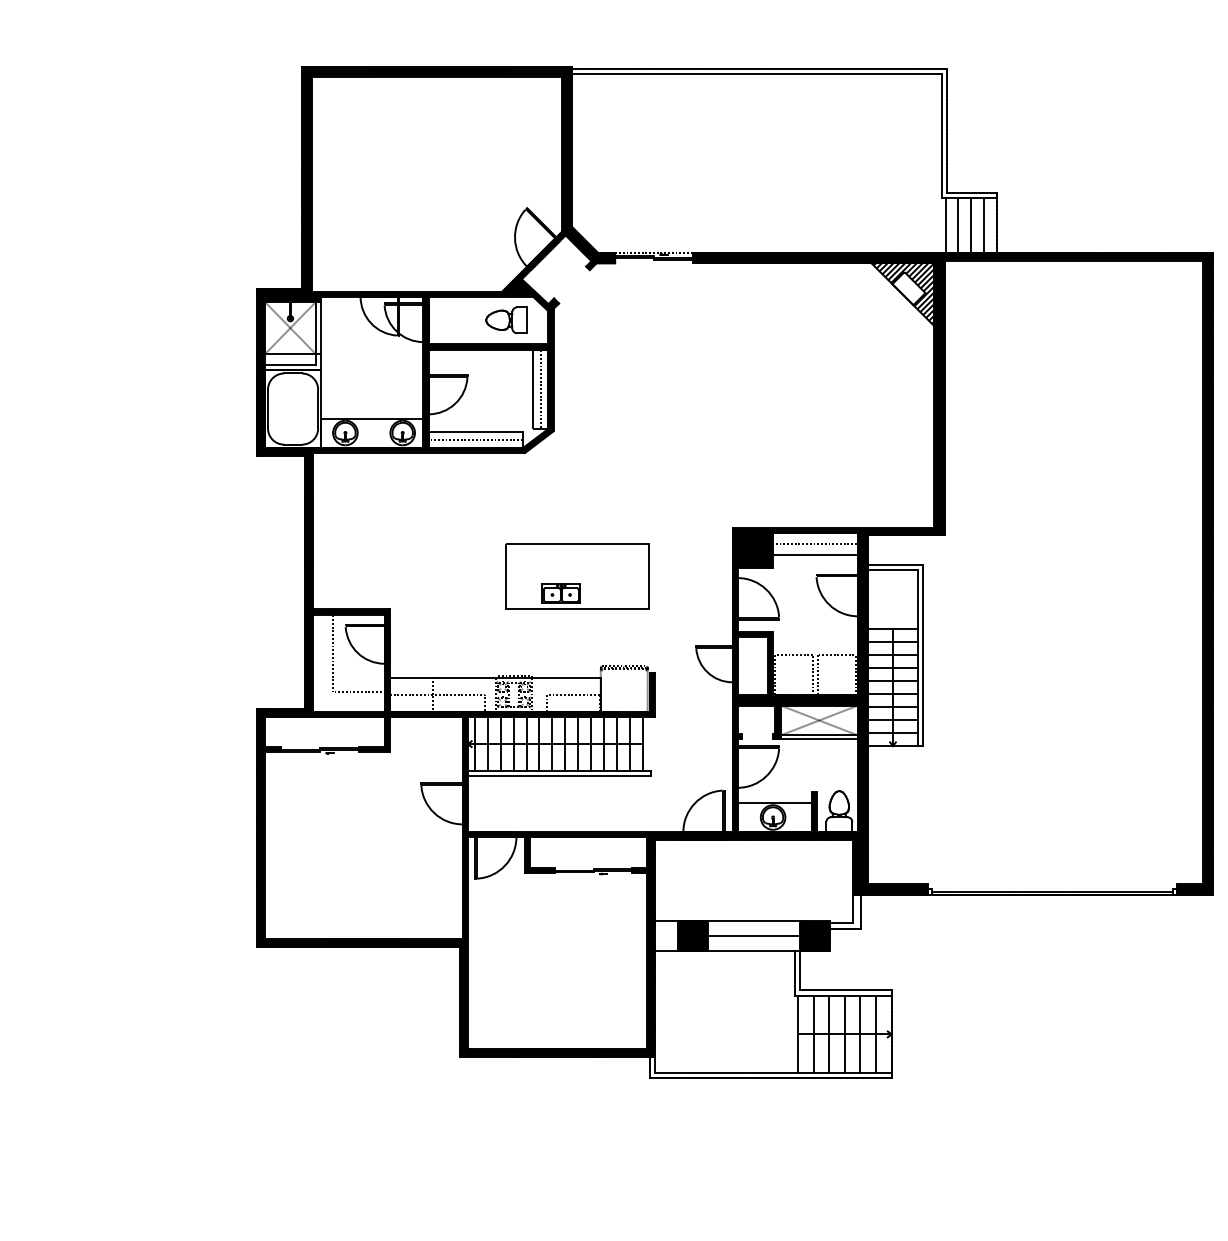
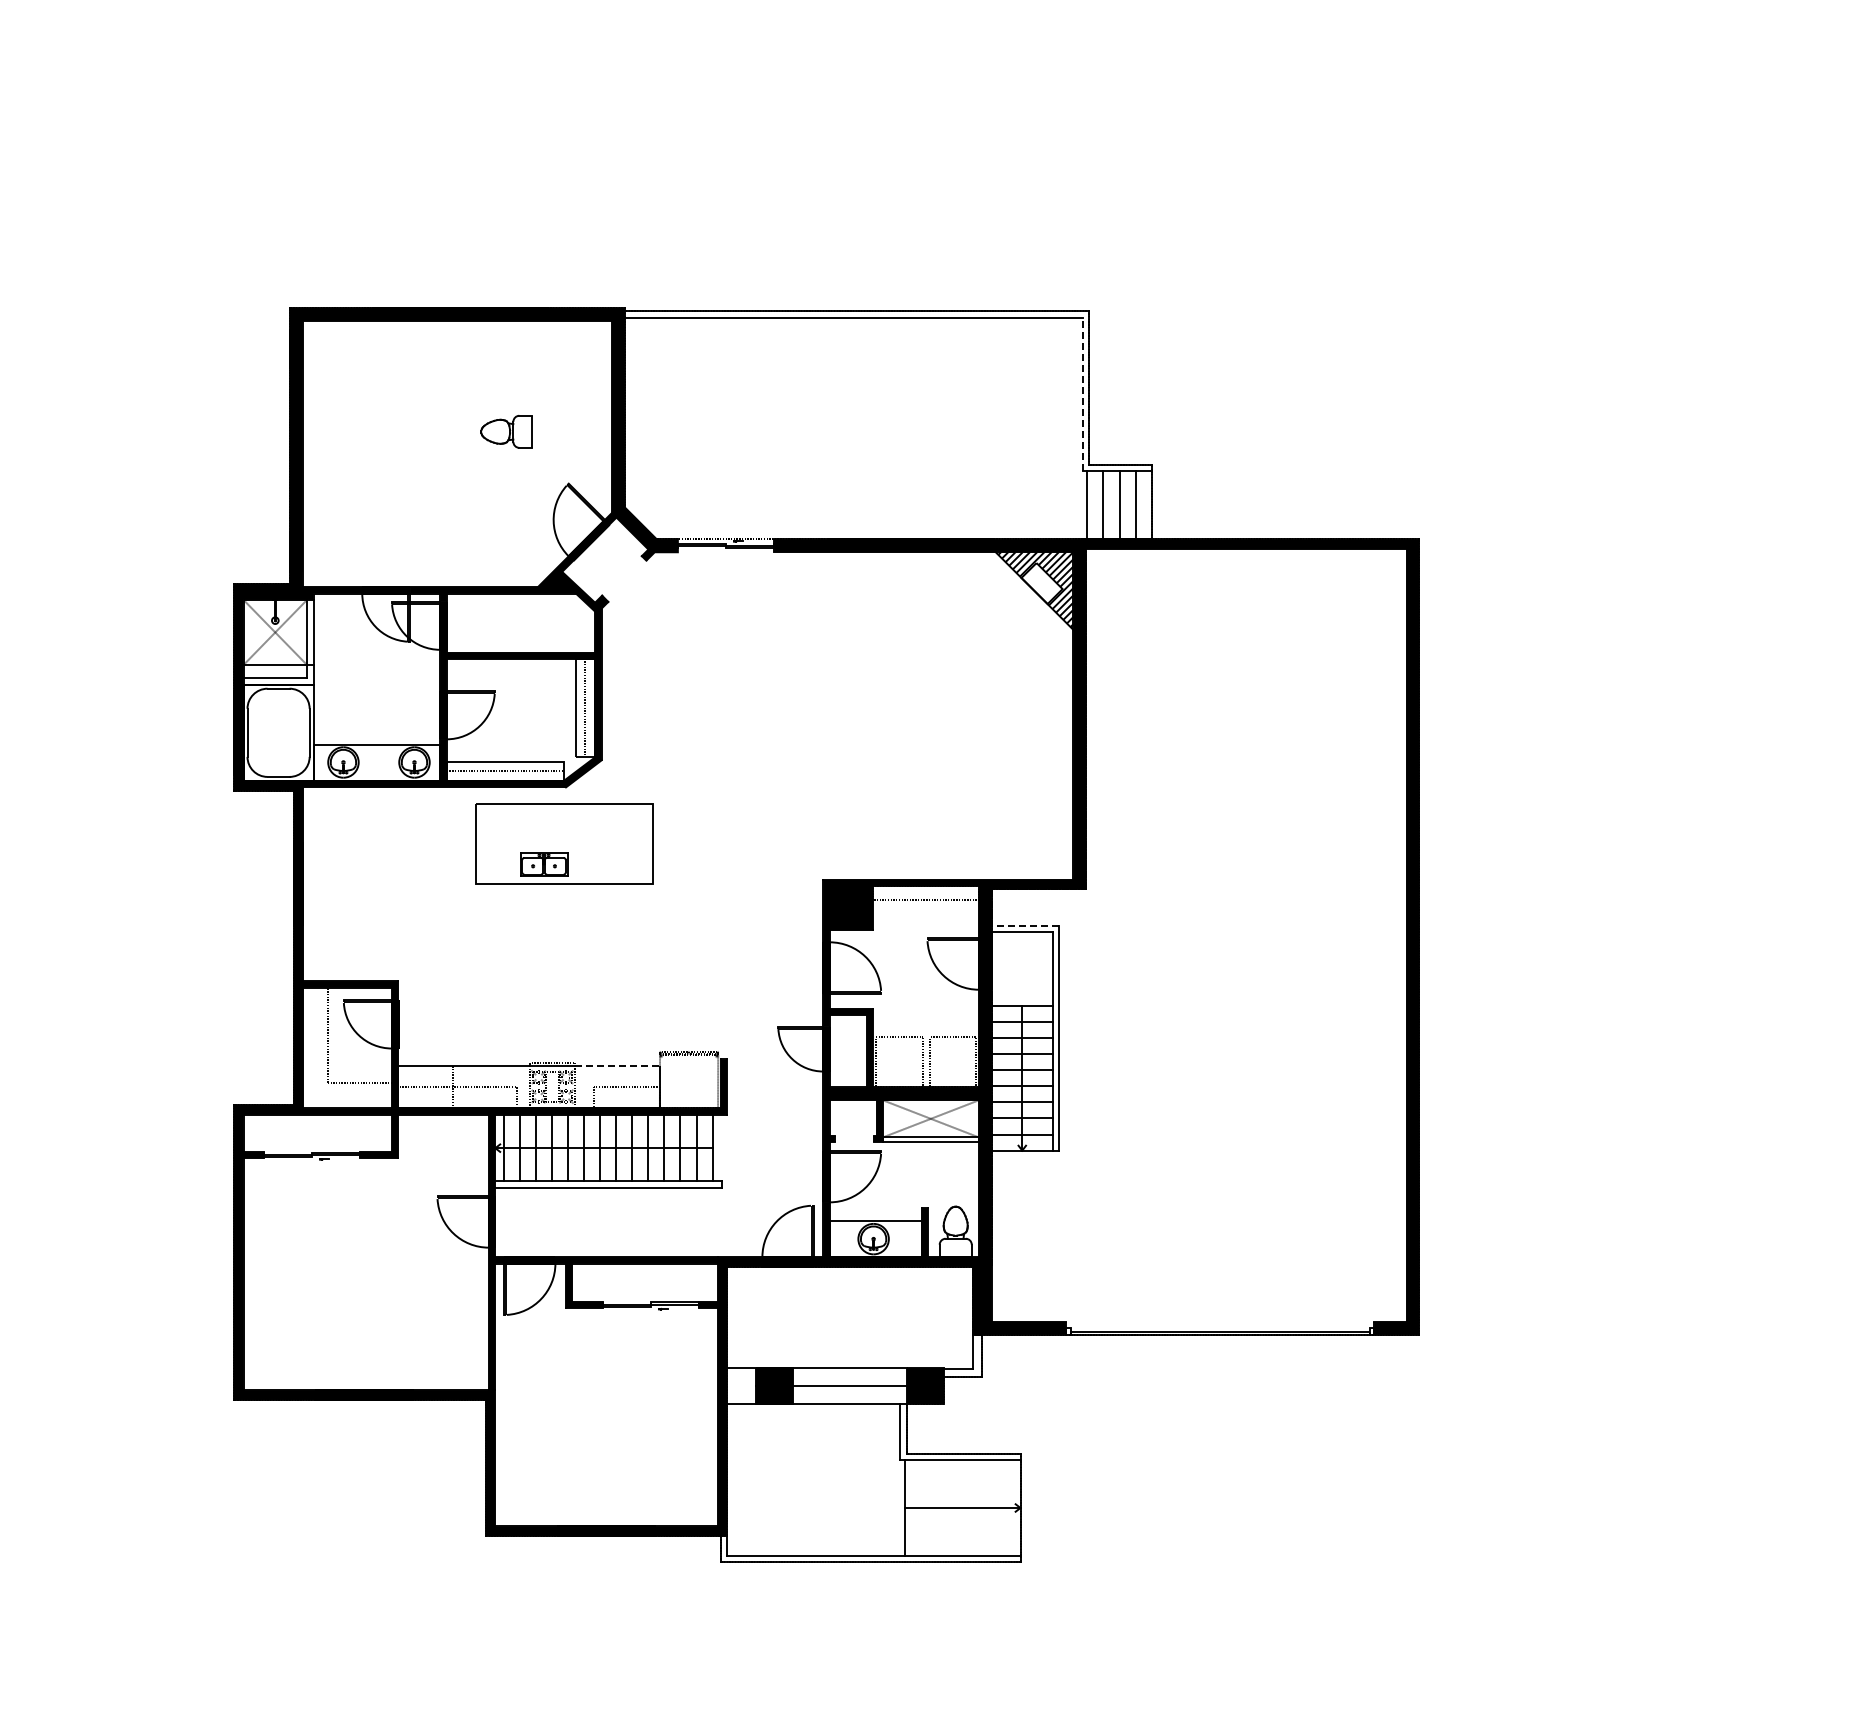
line: (942, 136) -> (1083, 394), solid -> dashed
part: (506, 320) -> (506, 431), moved
line: (814, 555) -> (925, 914), removed
line: (895, 564) -> (1025, 925), solid -> dashed
part: (577, 576) -> (564, 843), moved
line: (566, 677) -> (617, 1065), solid -> dashed
line: (814, 1034) -> (924, 1507), removed
line: (829, 1034) -> (943, 1507), removed
line: (844, 1034) -> (962, 1507), removed
line: (860, 1034) -> (981, 1507), removed
line: (876, 1034) -> (1001, 1507), removed

